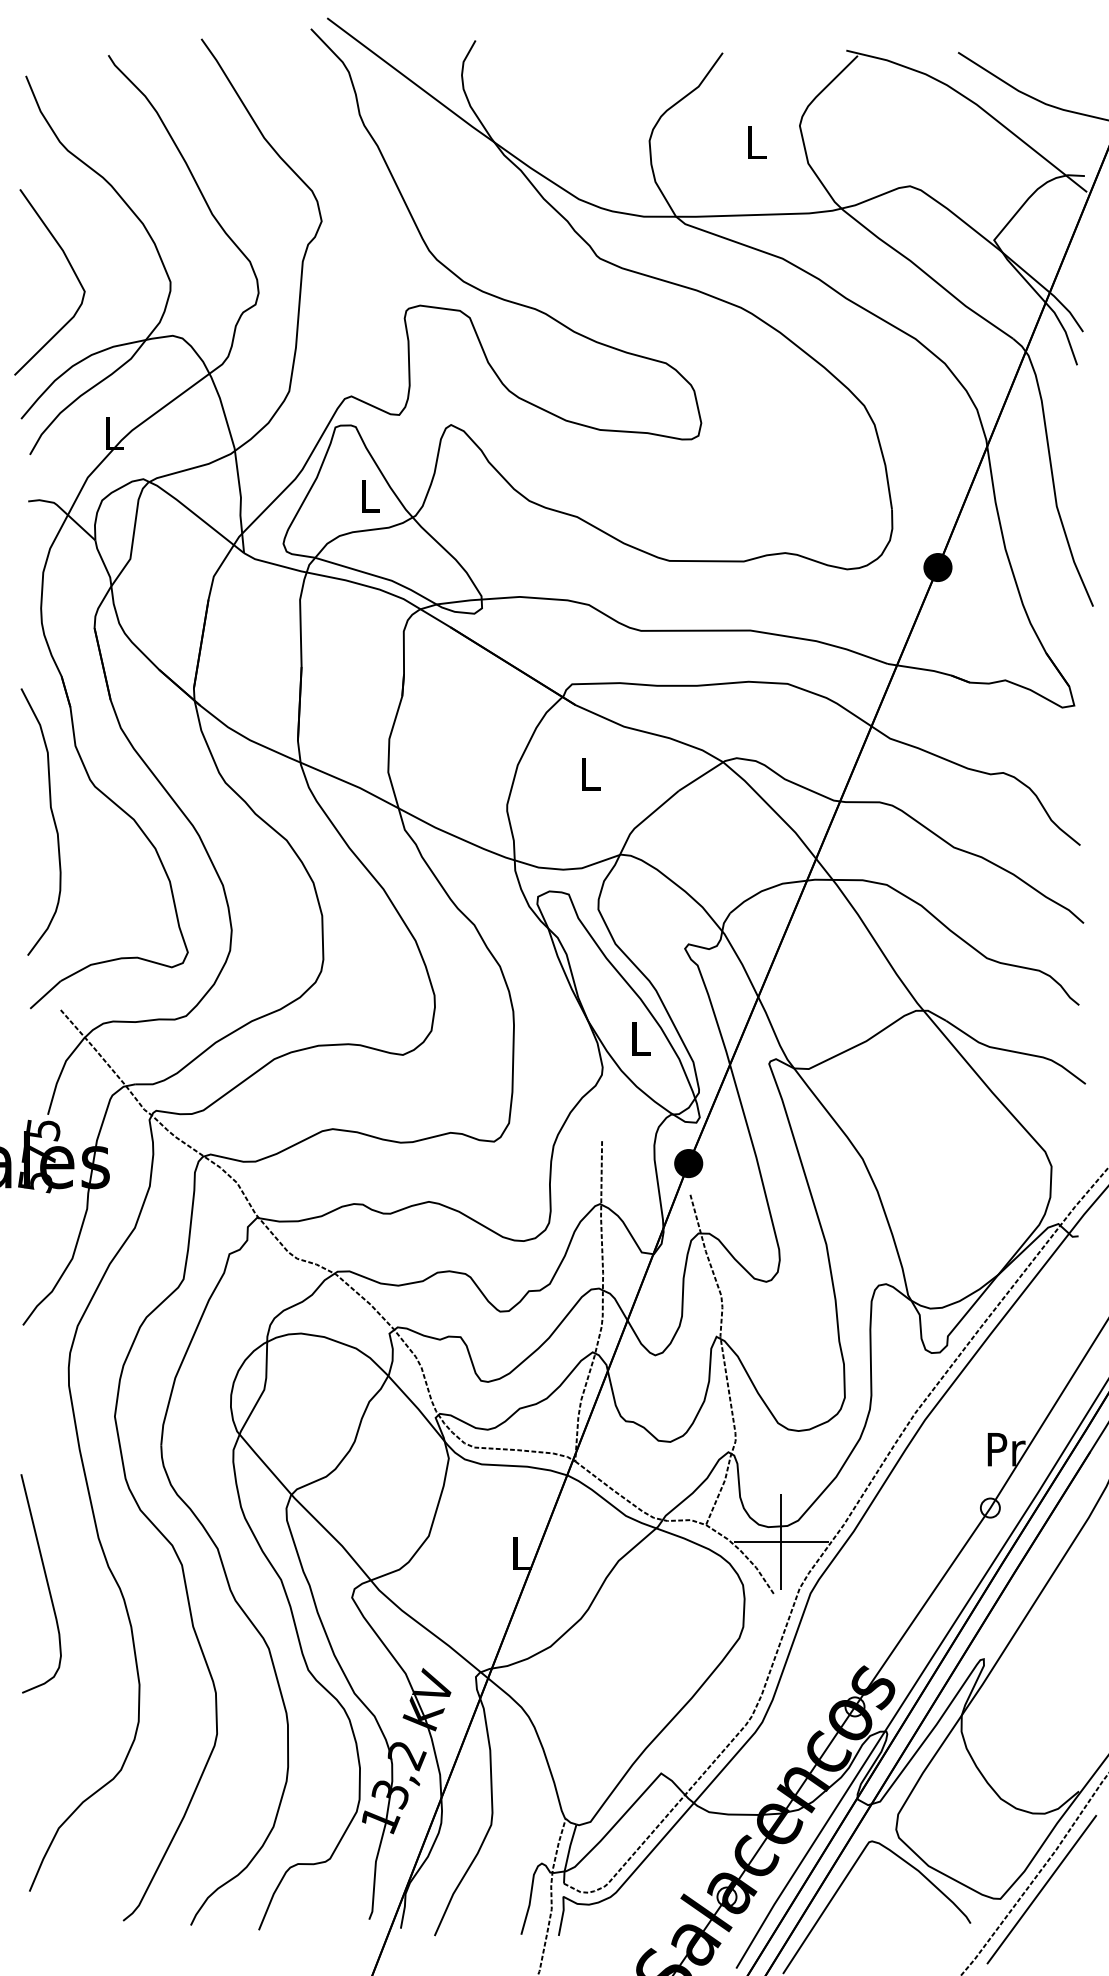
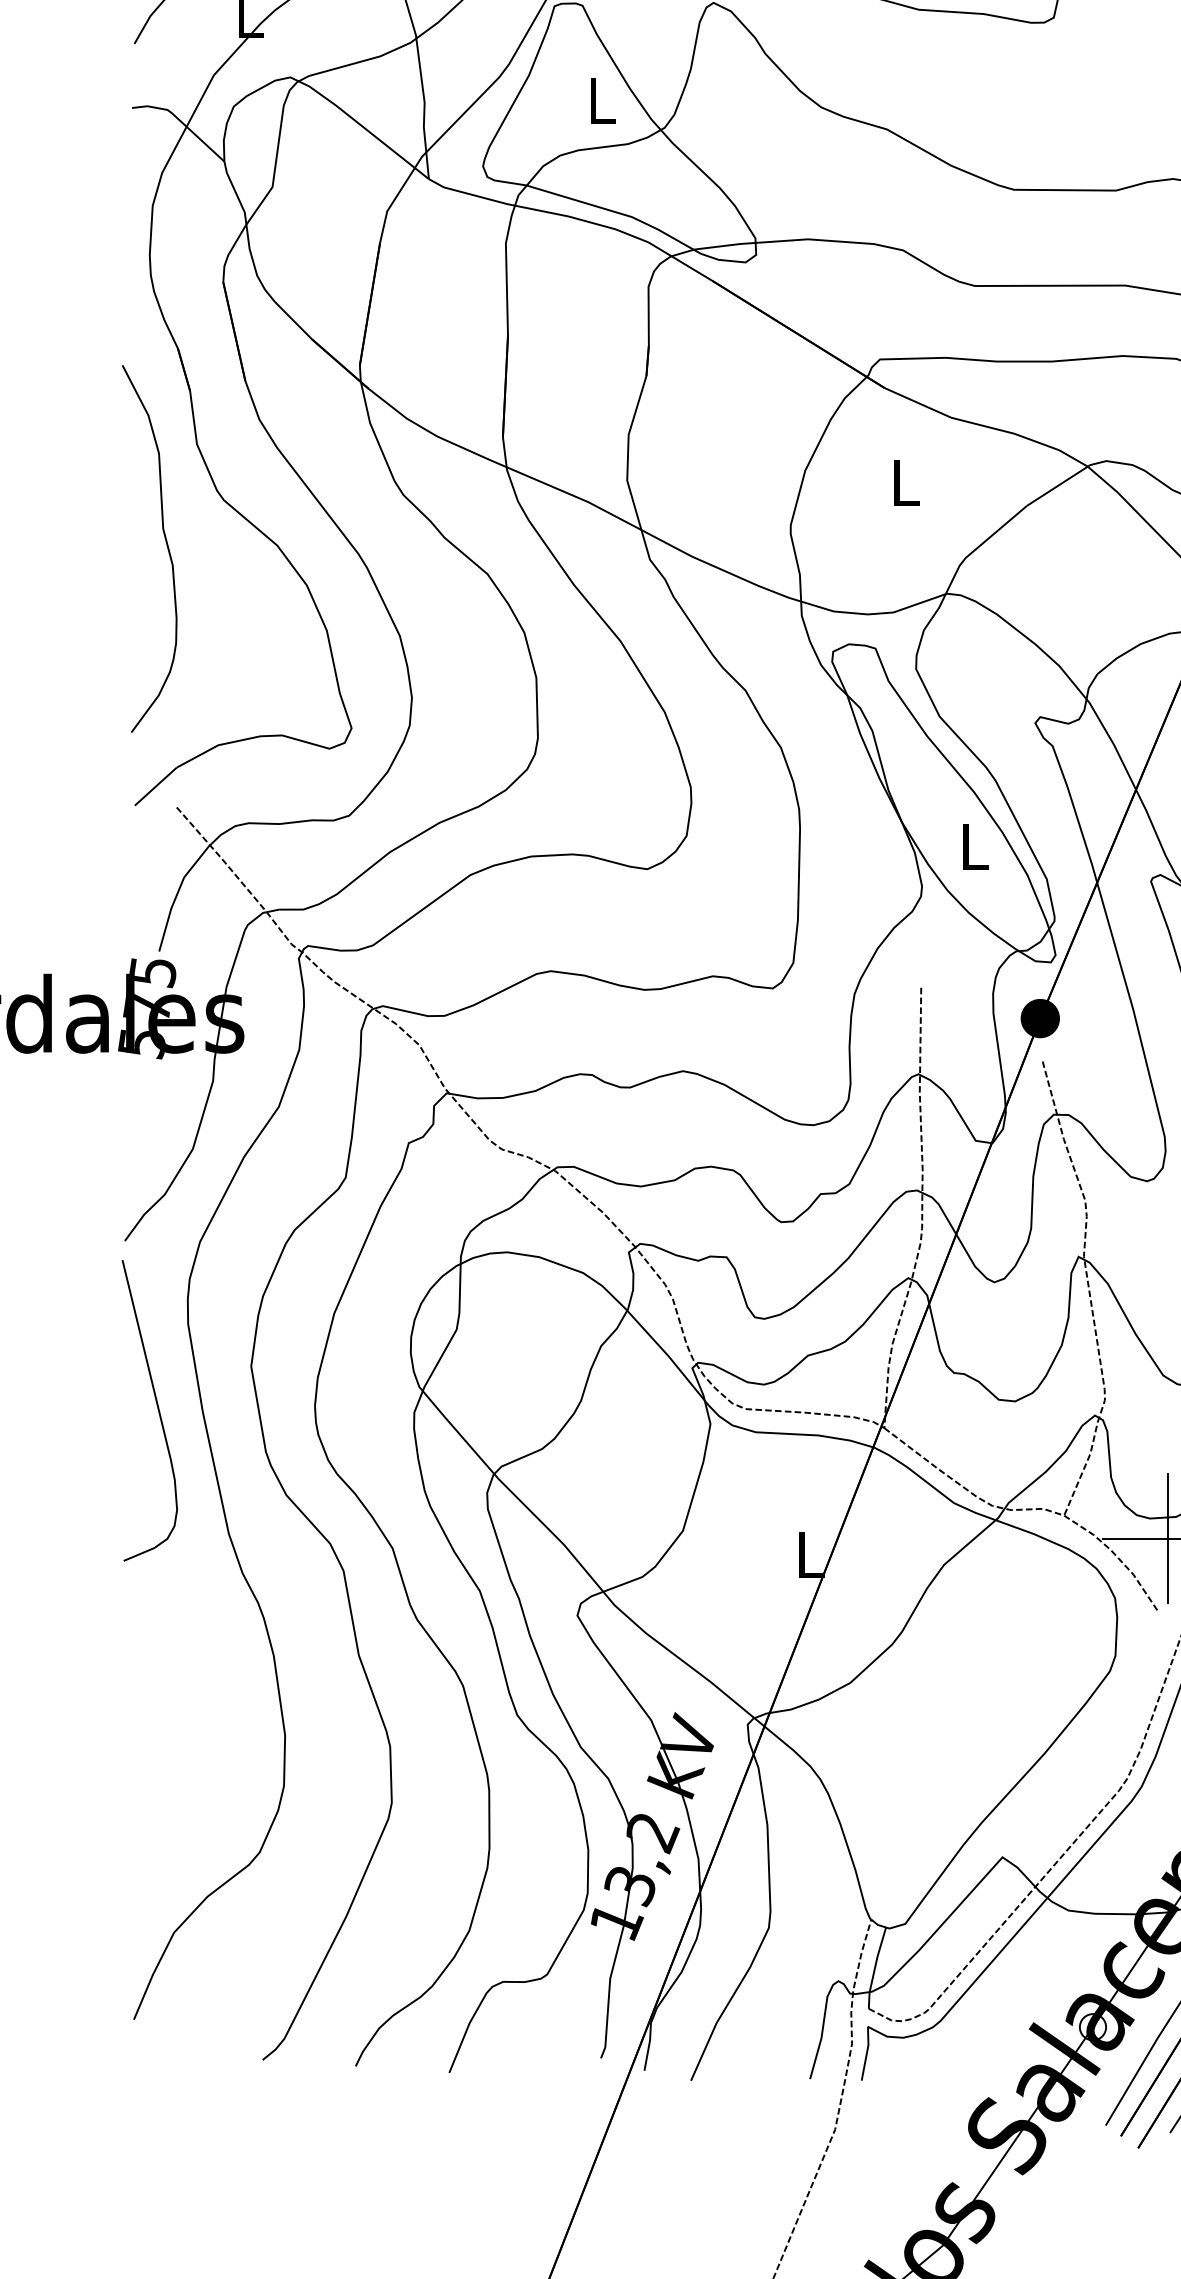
curve: (46, 1583) -> (157, 1410), moved

